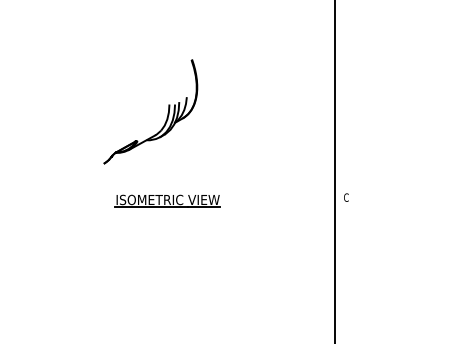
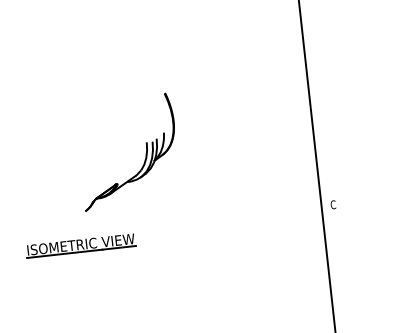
part: (166, 117) -> (145, 156), moved
part: (167, 200) -> (80, 245), moved

